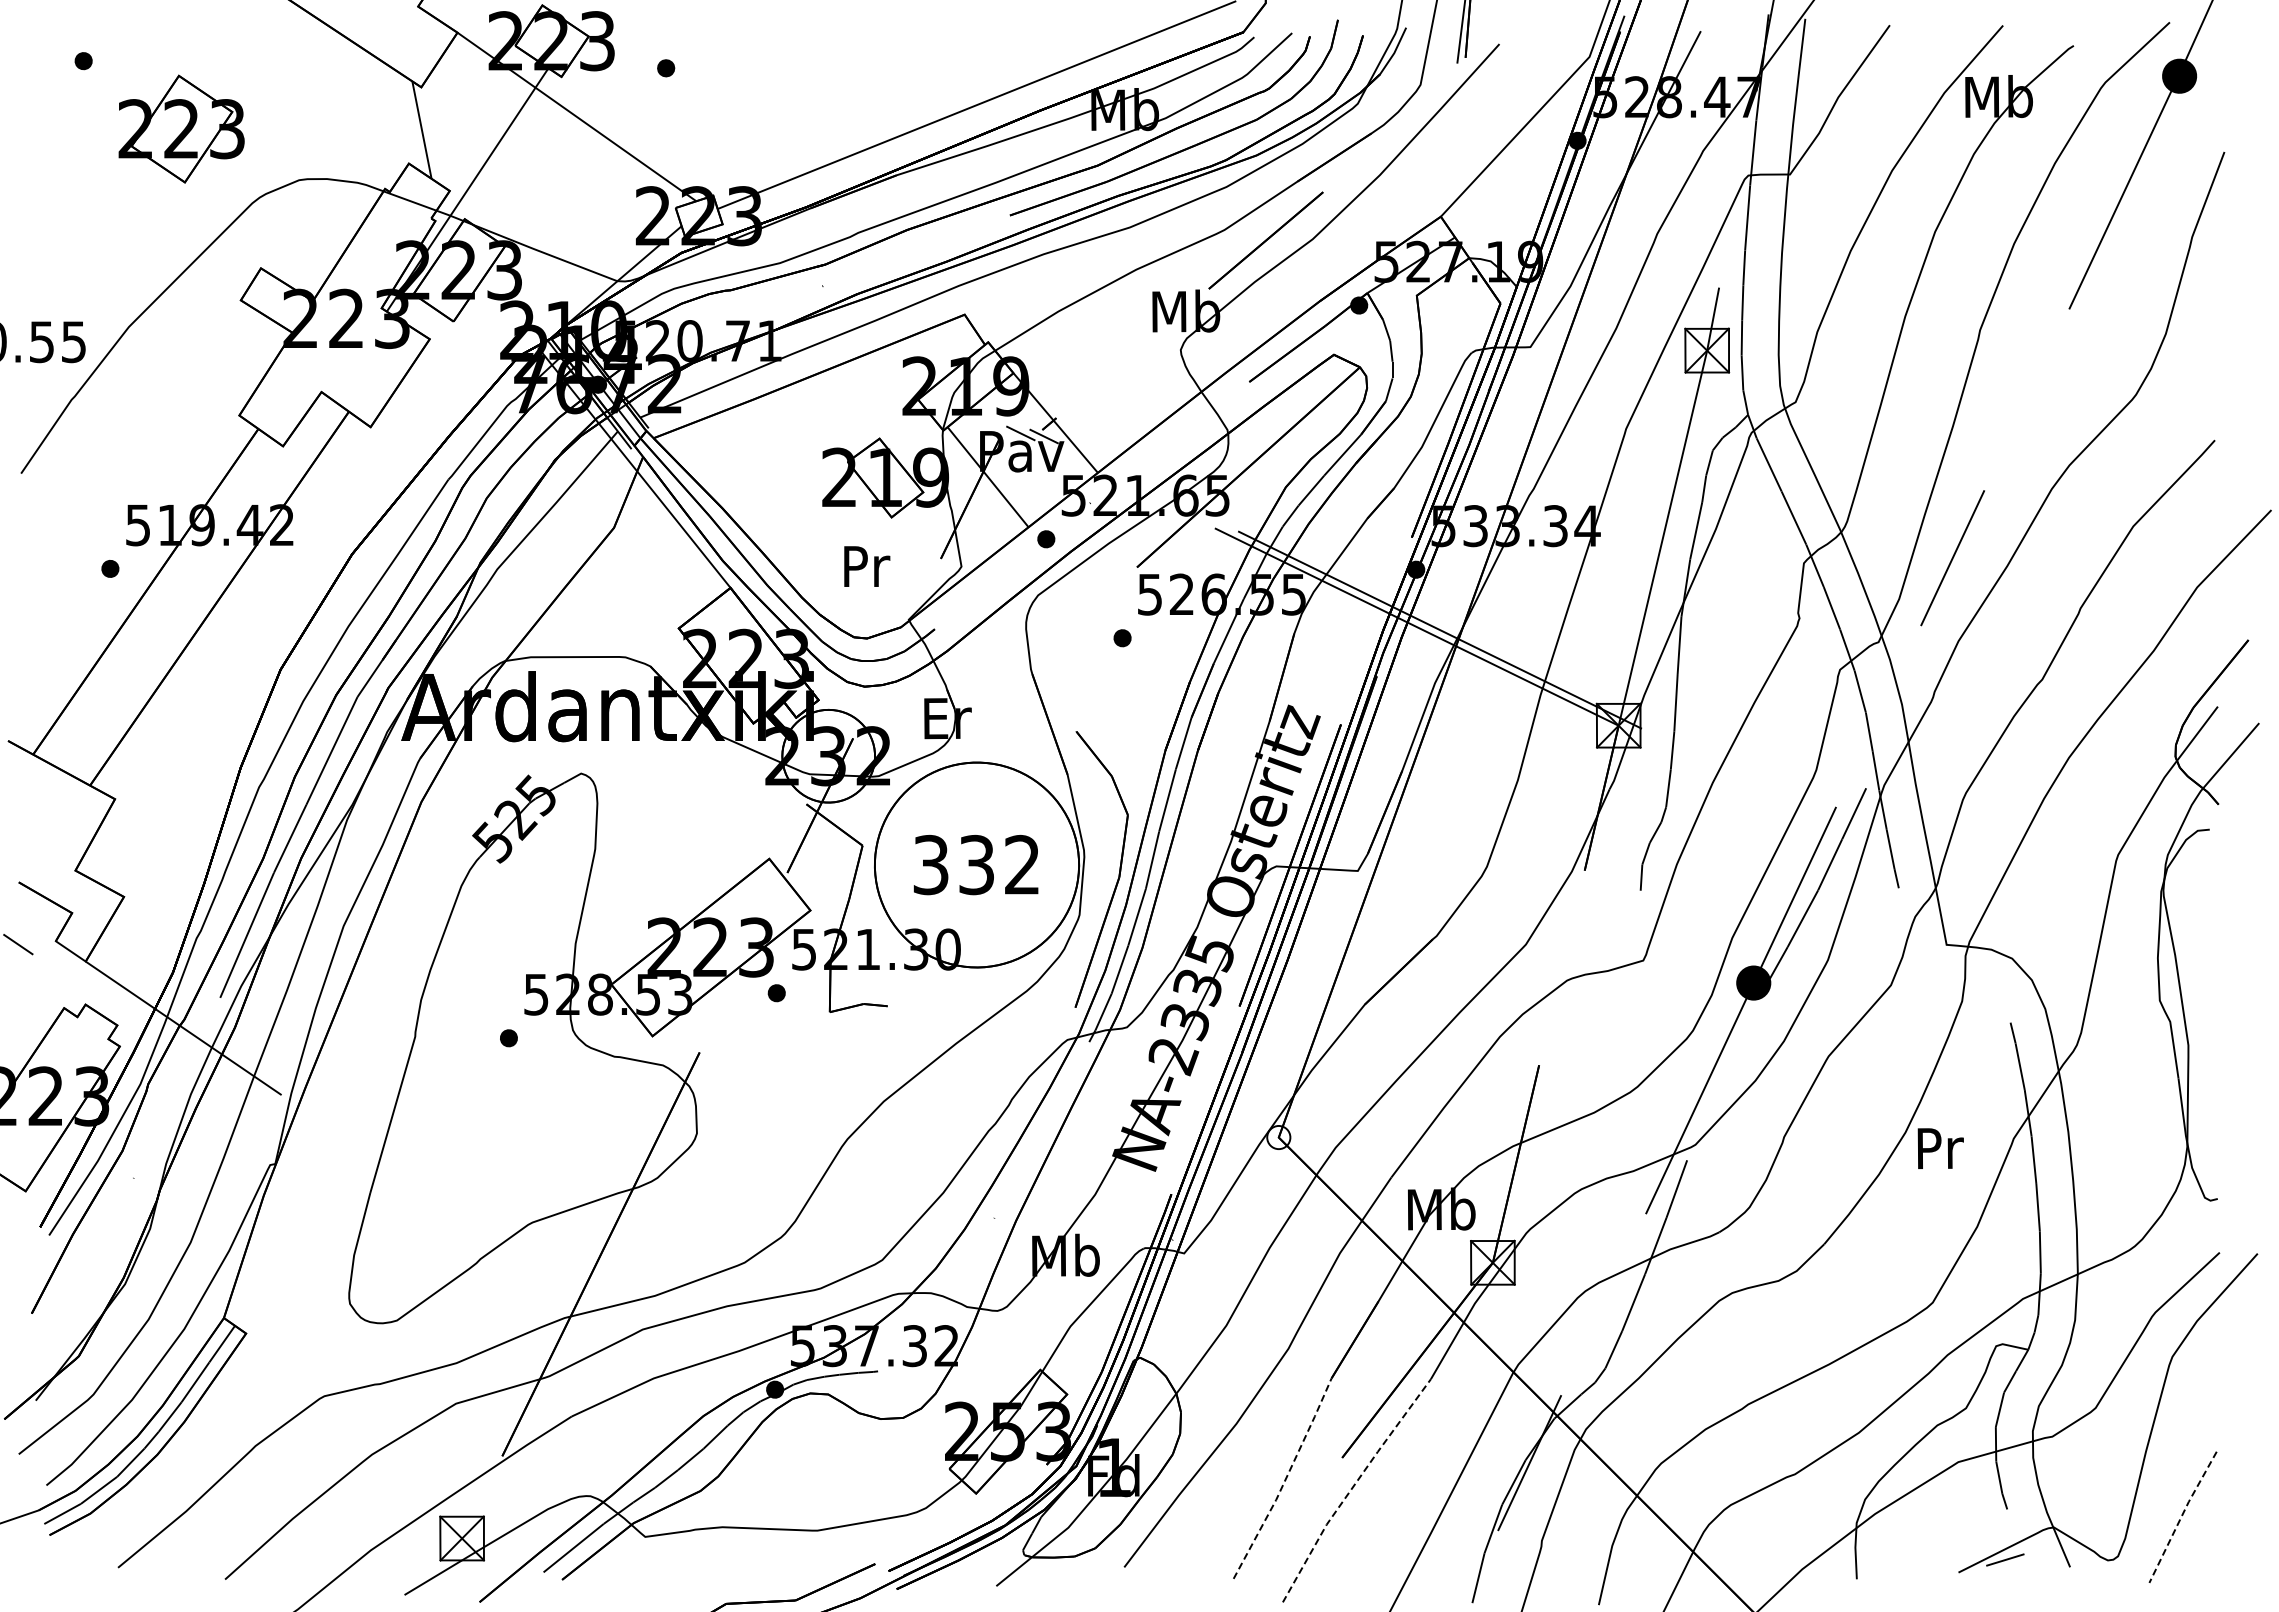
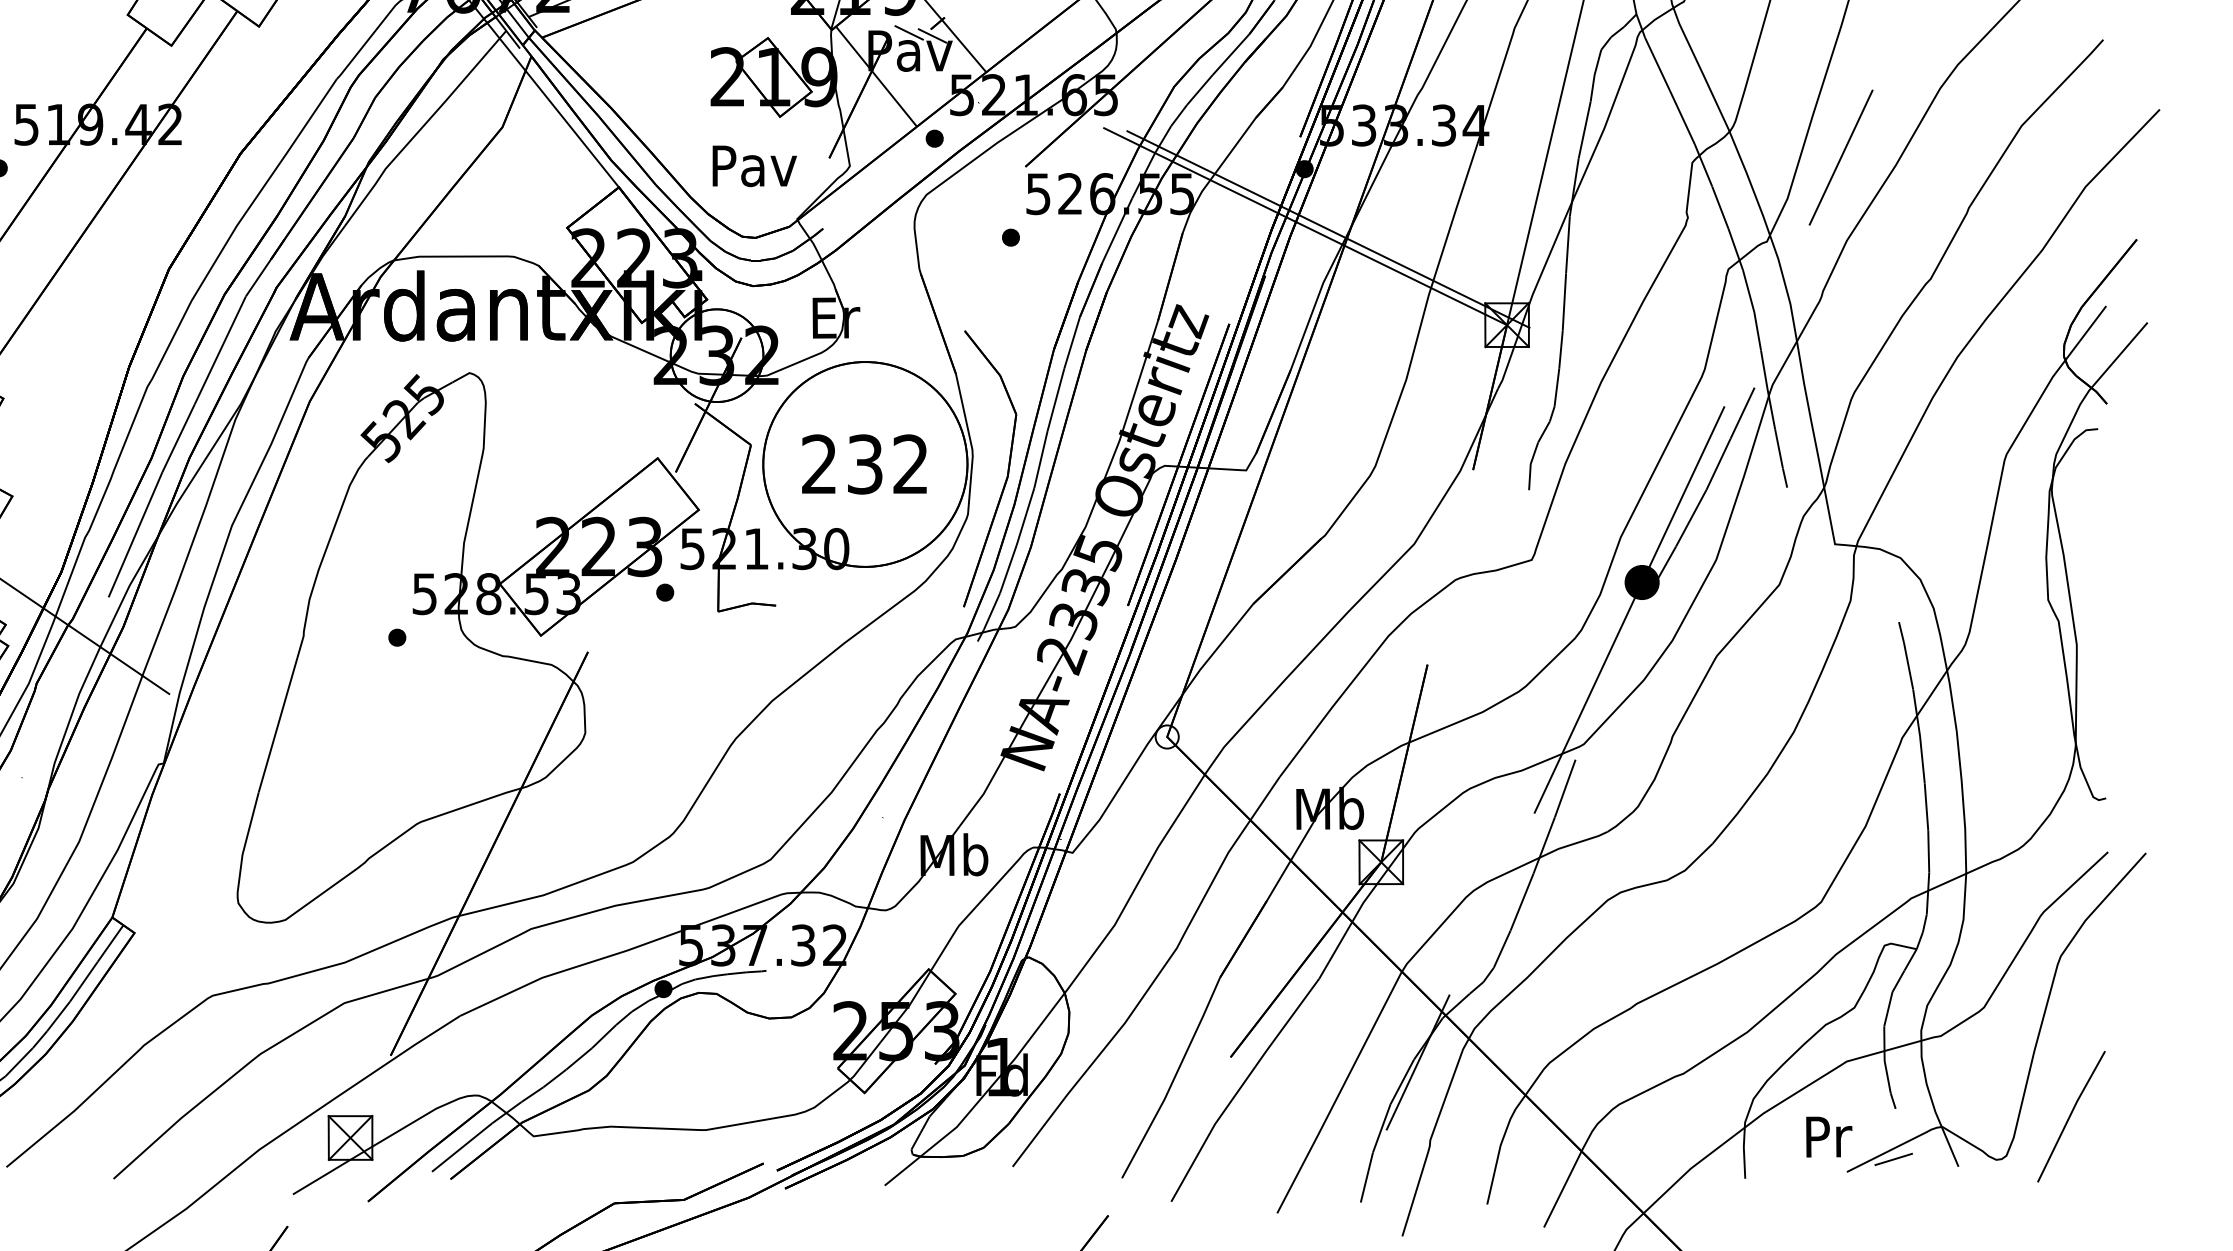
text: (866, 566) -> (754, 165), Pr -> Pav
text: (930, 865) -> (818, 464), 332 -> 232
text: (1940, 1148) -> (1828, 1136), moved
line: (1285, 1479) -> (1173, 1078), dashed -> solid
line: (1352, 1487) -> (1240, 1086), dashed -> solid
line: (2181, 1516) -> (2069, 1115), dashed -> solid

